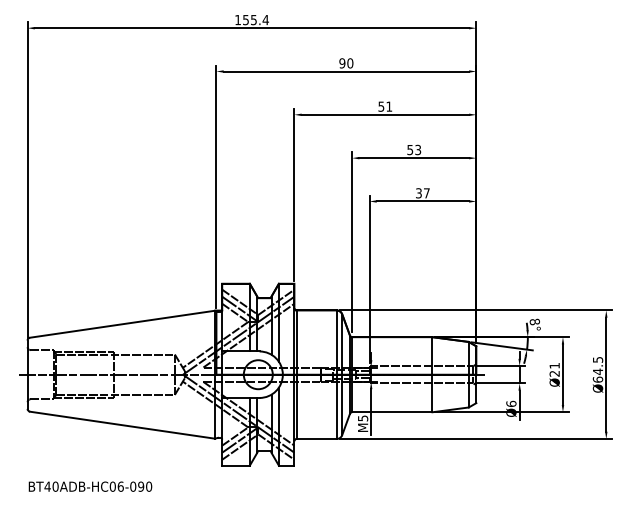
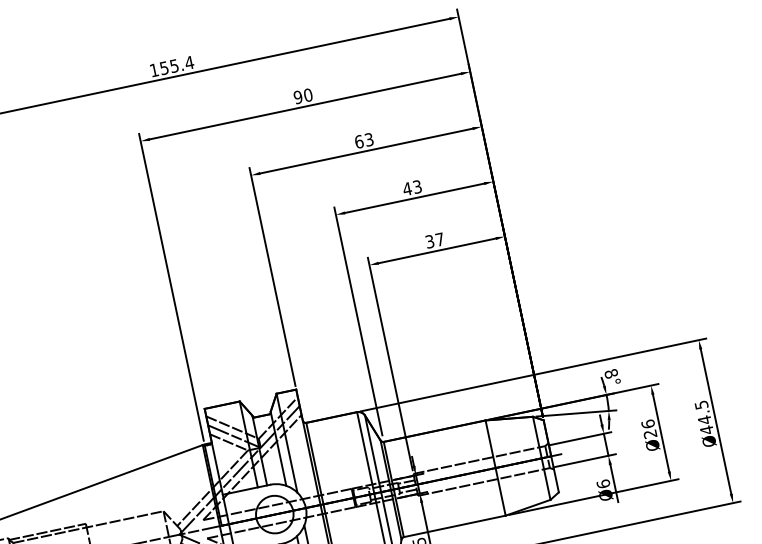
text: (385, 106) -> (364, 140), 51 -> 63
text: (410, 150) -> (407, 189), 53 -> 43
text: (554, 365) -> (647, 423), Ø21 -> Ø26
text: (597, 379) -> (706, 430), Ø64.5 -> Ø44.5

